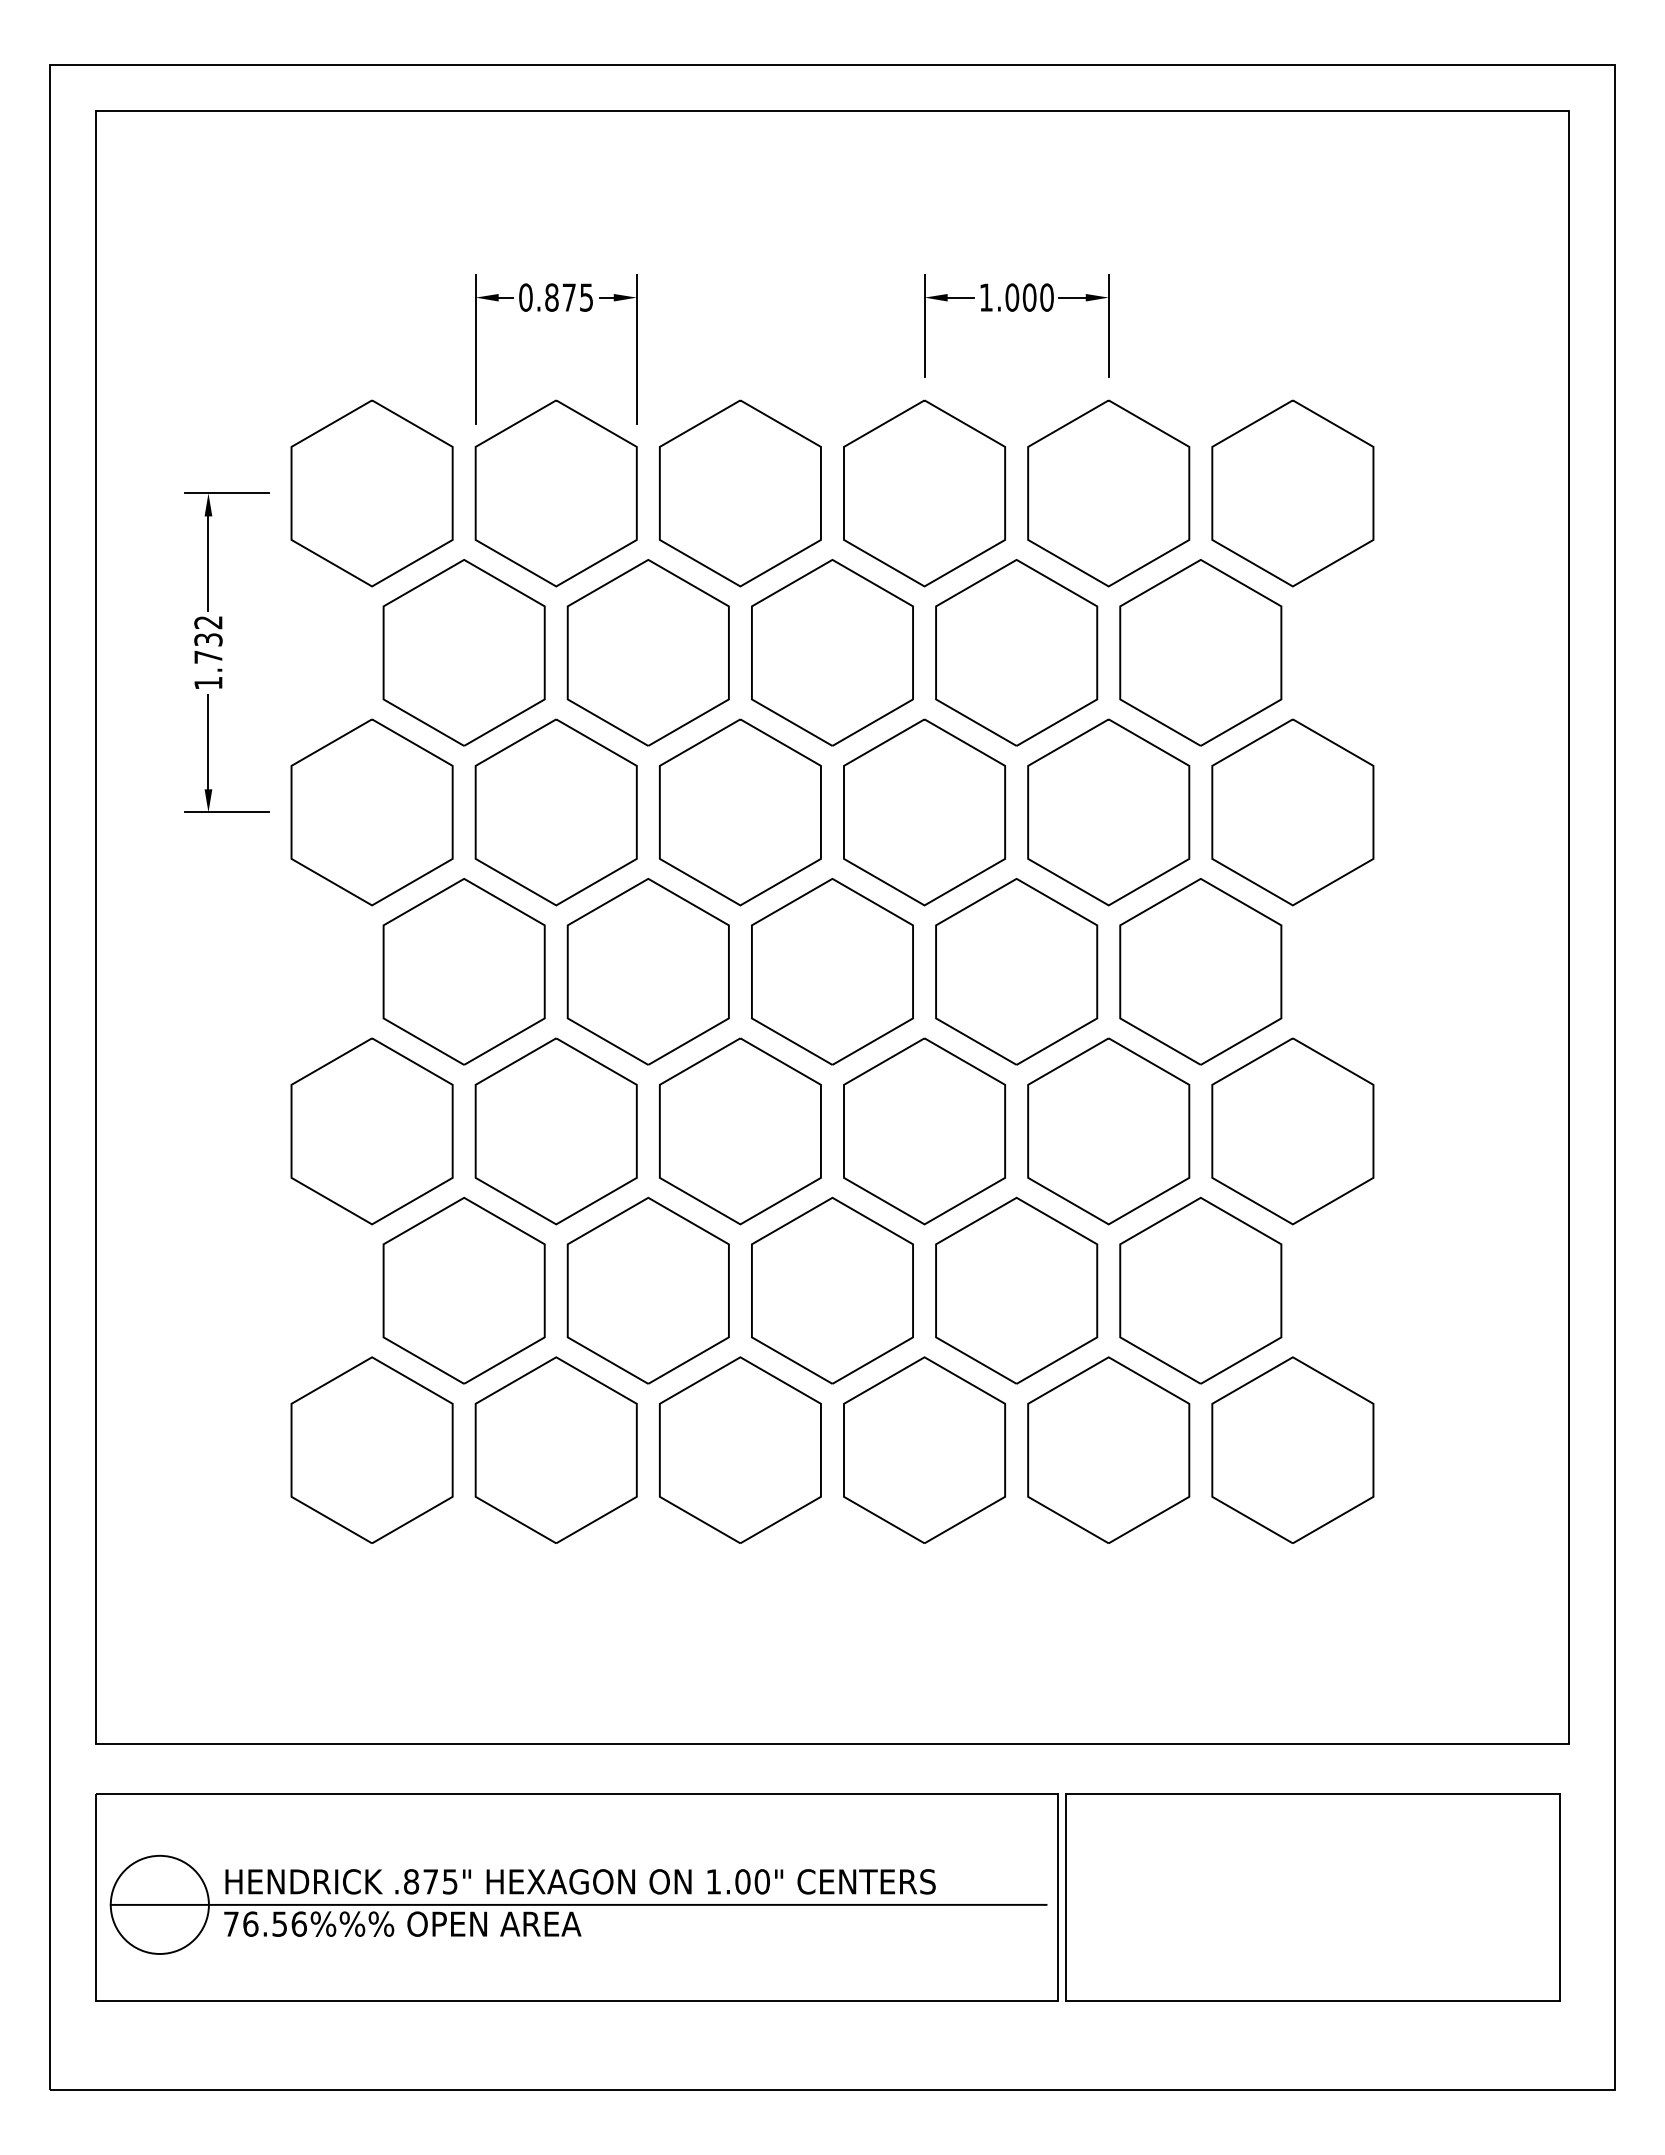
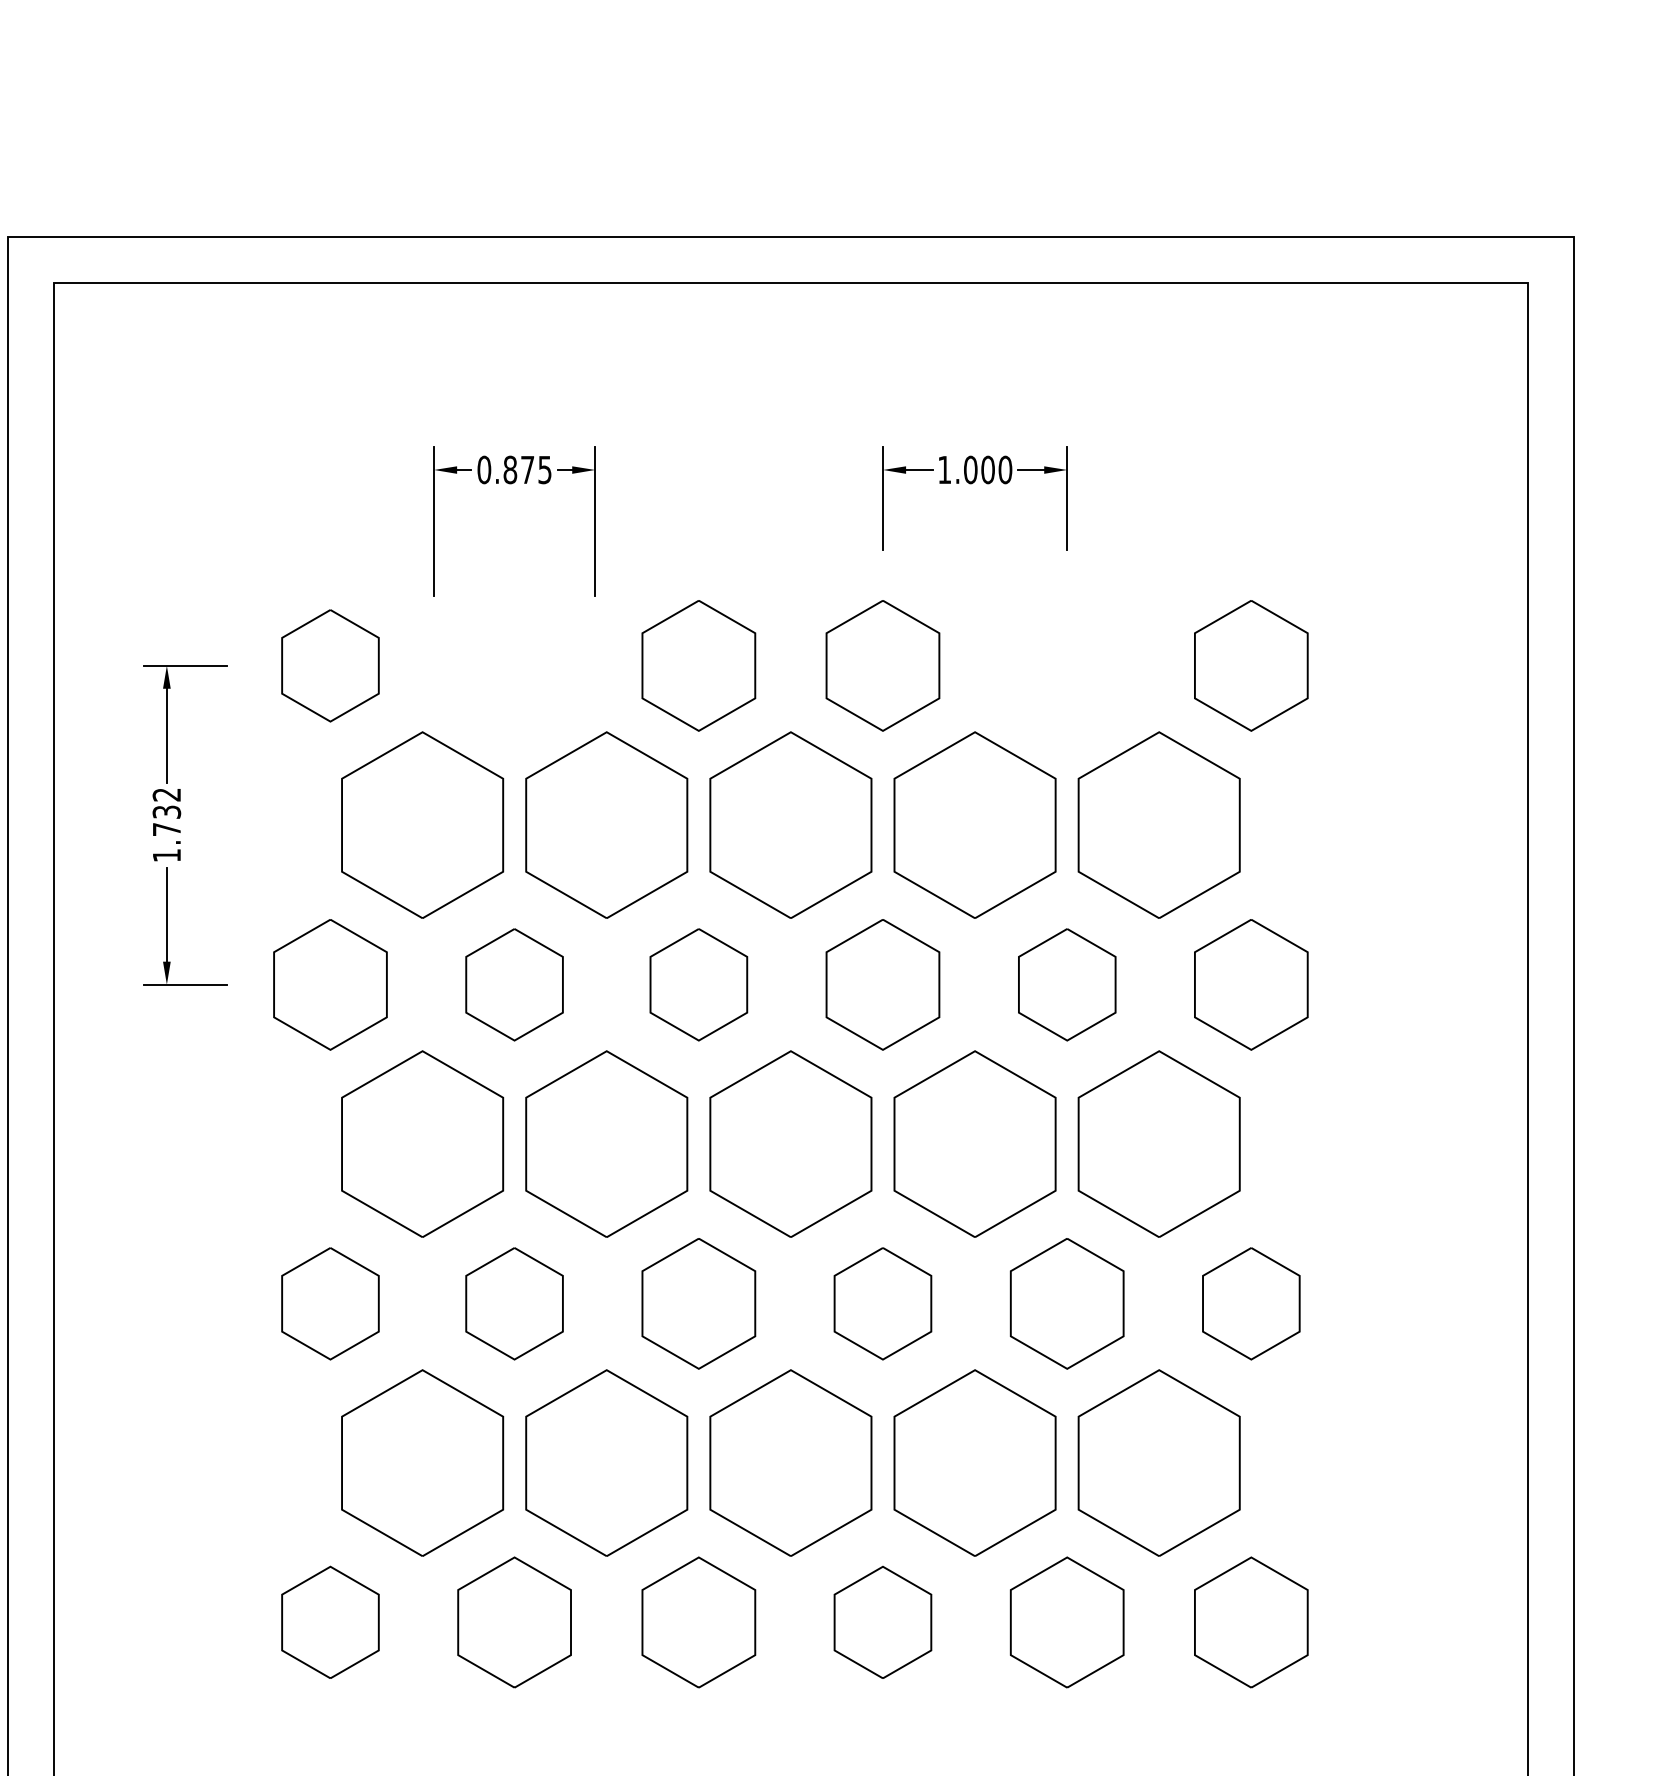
part: (371, 493) -> (329, 665), size x0.6
part: (555, 493) -> (513, 665), removed
part: (740, 493) -> (698, 665), size x0.7
part: (924, 493) -> (882, 665), size x0.7
part: (1108, 493) -> (1066, 665), removed
part: (1292, 493) -> (1250, 665), size x0.7
part: (371, 812) -> (329, 984), size x0.7
part: (555, 812) -> (513, 984), size x0.6
part: (740, 812) -> (698, 984), size x0.6
part: (924, 812) -> (882, 984), size x0.7
part: (1108, 812) -> (1066, 984), size x0.6
part: (1292, 812) -> (1250, 984), size x0.7
part: (371, 1131) -> (329, 1303), size x0.6
part: (555, 1131) -> (513, 1303), size x0.6
part: (740, 1131) -> (698, 1303), size x0.7
part: (924, 1131) -> (882, 1303), size x0.6
part: (1108, 1131) -> (1066, 1303), size x0.7
part: (1292, 1131) -> (1250, 1303), size x0.6
part: (371, 1449) -> (329, 1621), size x0.6
part: (555, 1449) -> (513, 1621), size x0.7
part: (740, 1449) -> (698, 1621), size x0.7
part: (924, 1449) -> (882, 1621), size x0.6
part: (1108, 1449) -> (1066, 1621), size x0.7
part: (1292, 1449) -> (1250, 1621), size x0.7

